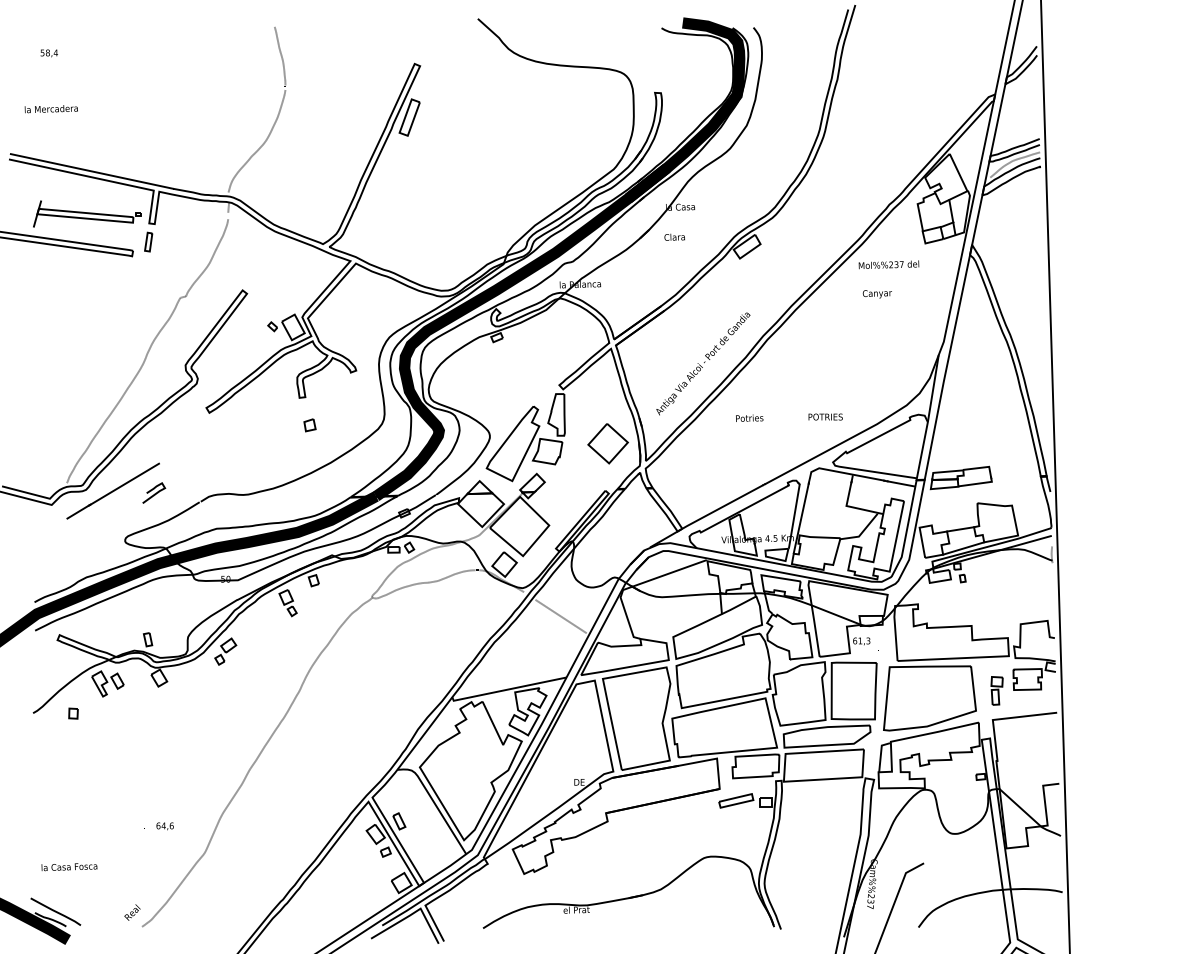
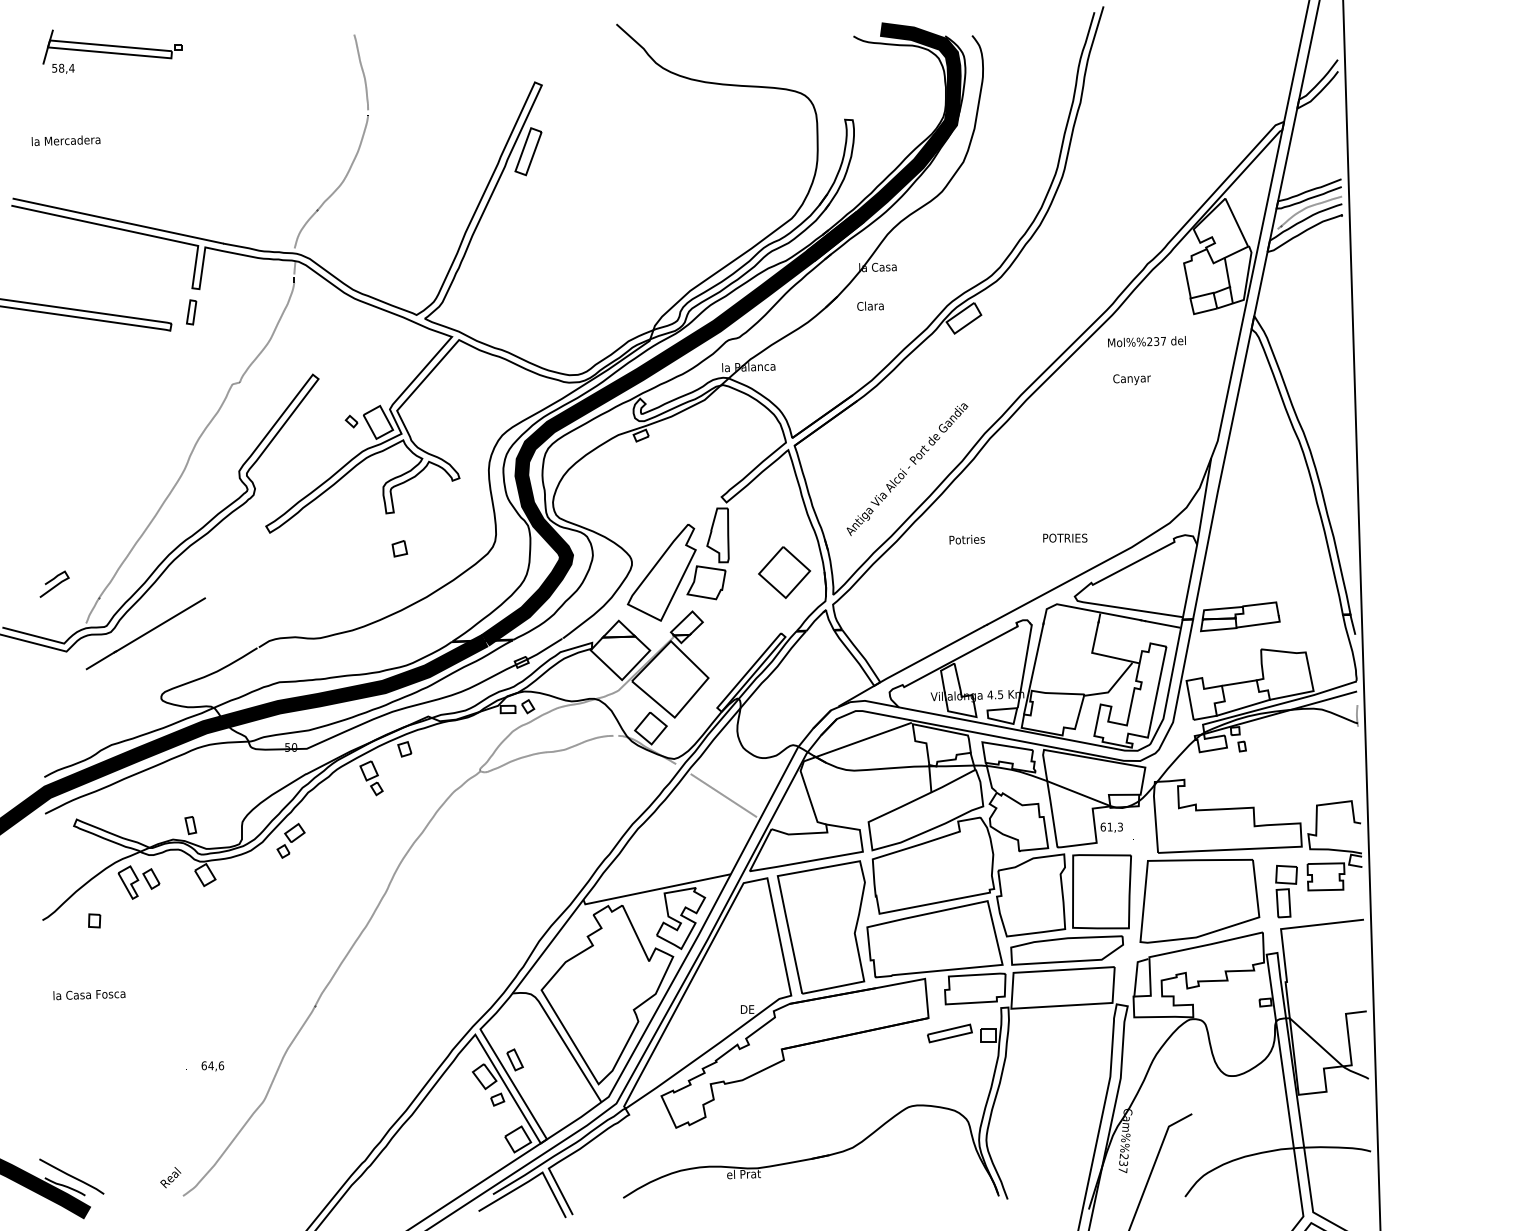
part: (87, 213) -> (112, 46), moved
curve: (154, 494) -> (54, 585), moved
part: (997, 690) -> (1286, 891), size x1.43
text: (69, 867) -> (89, 995), moved

